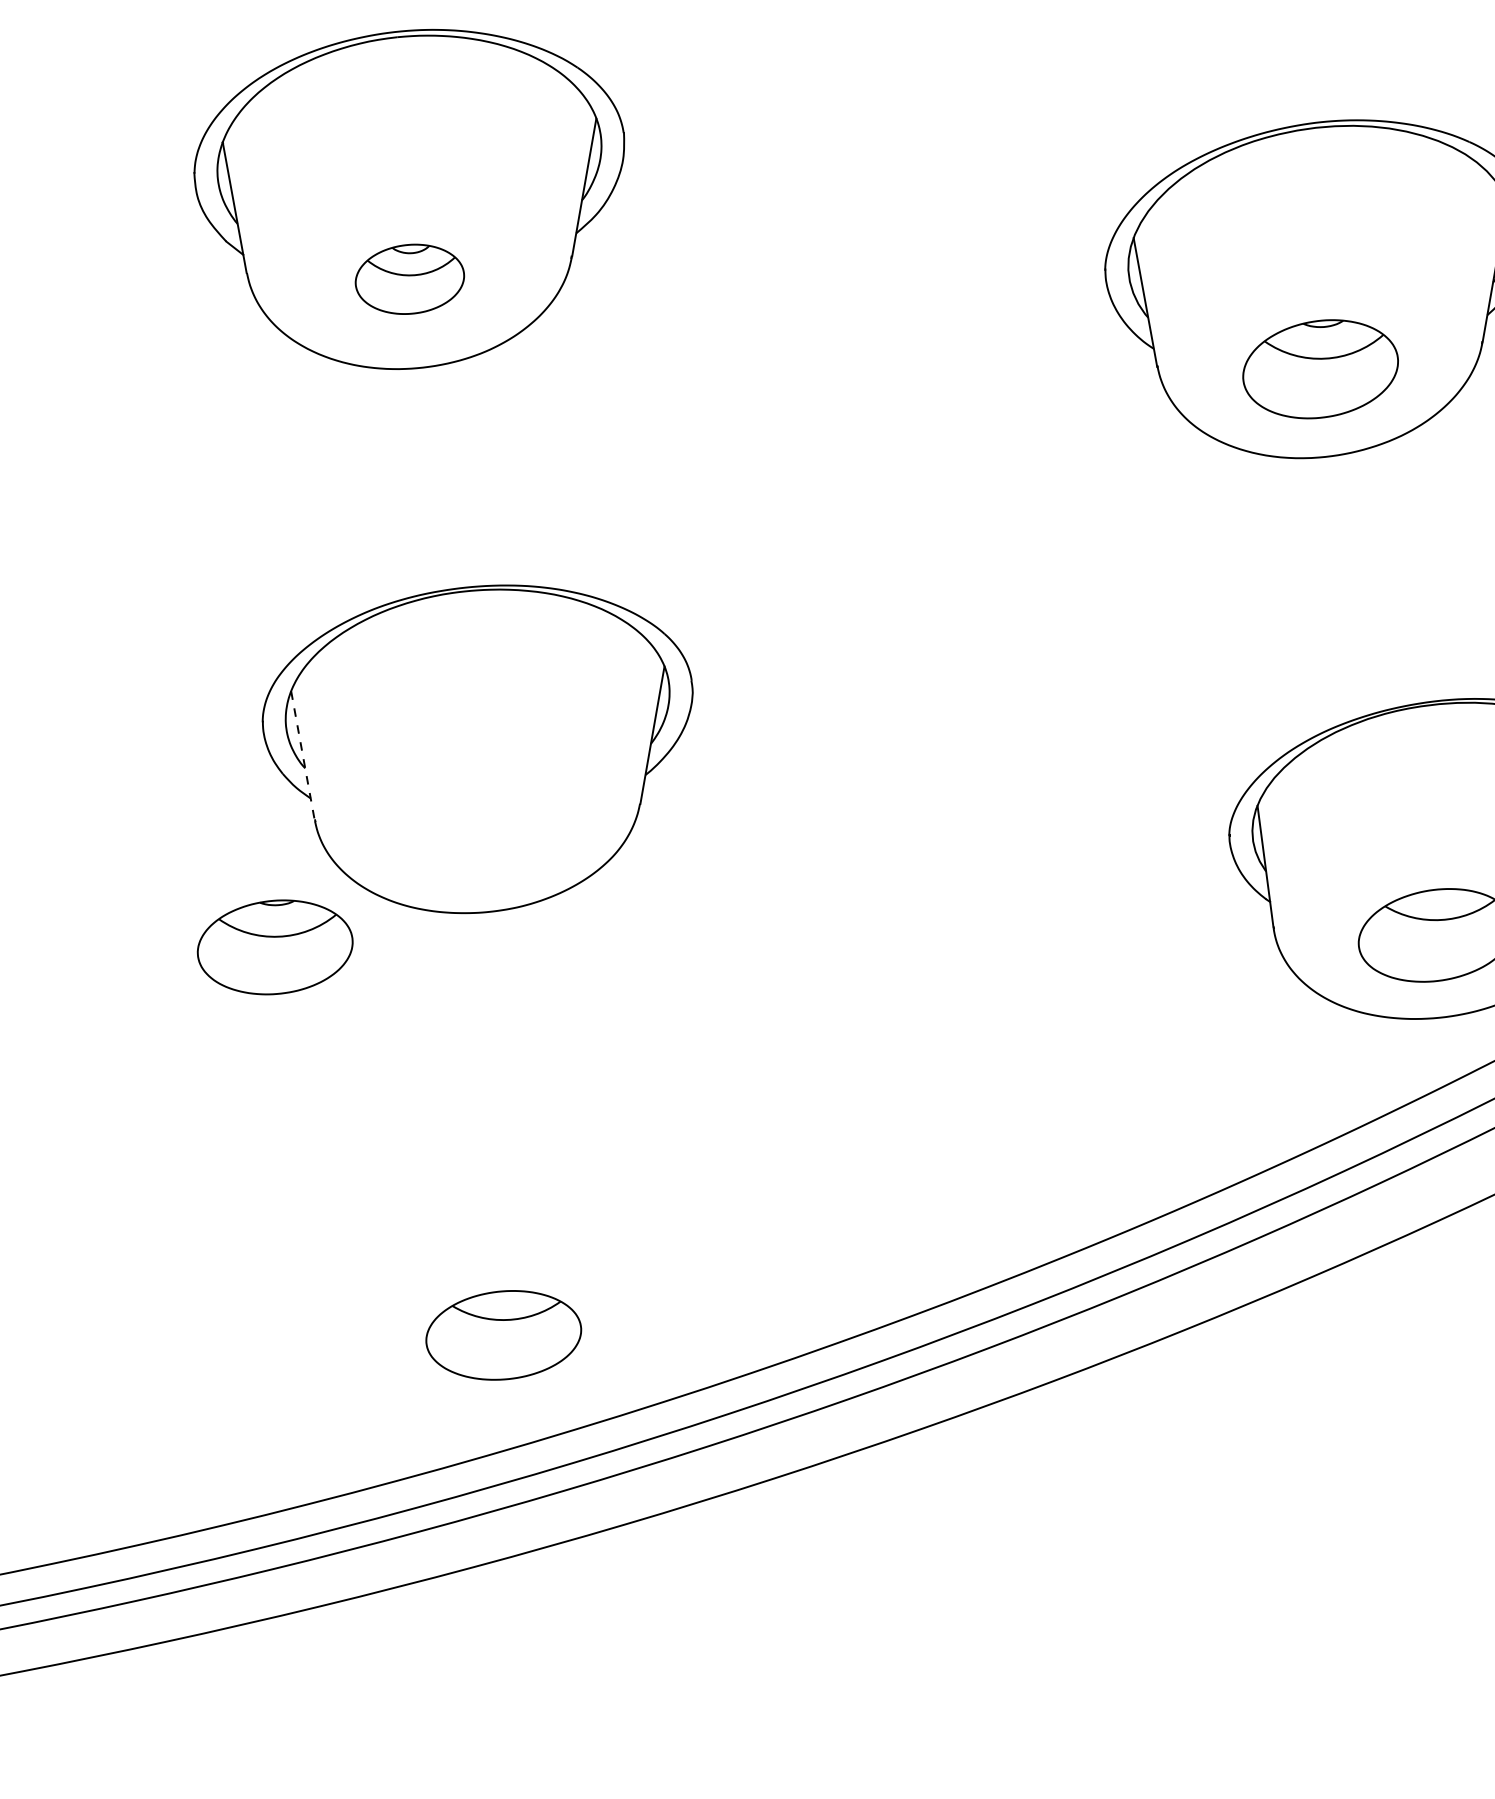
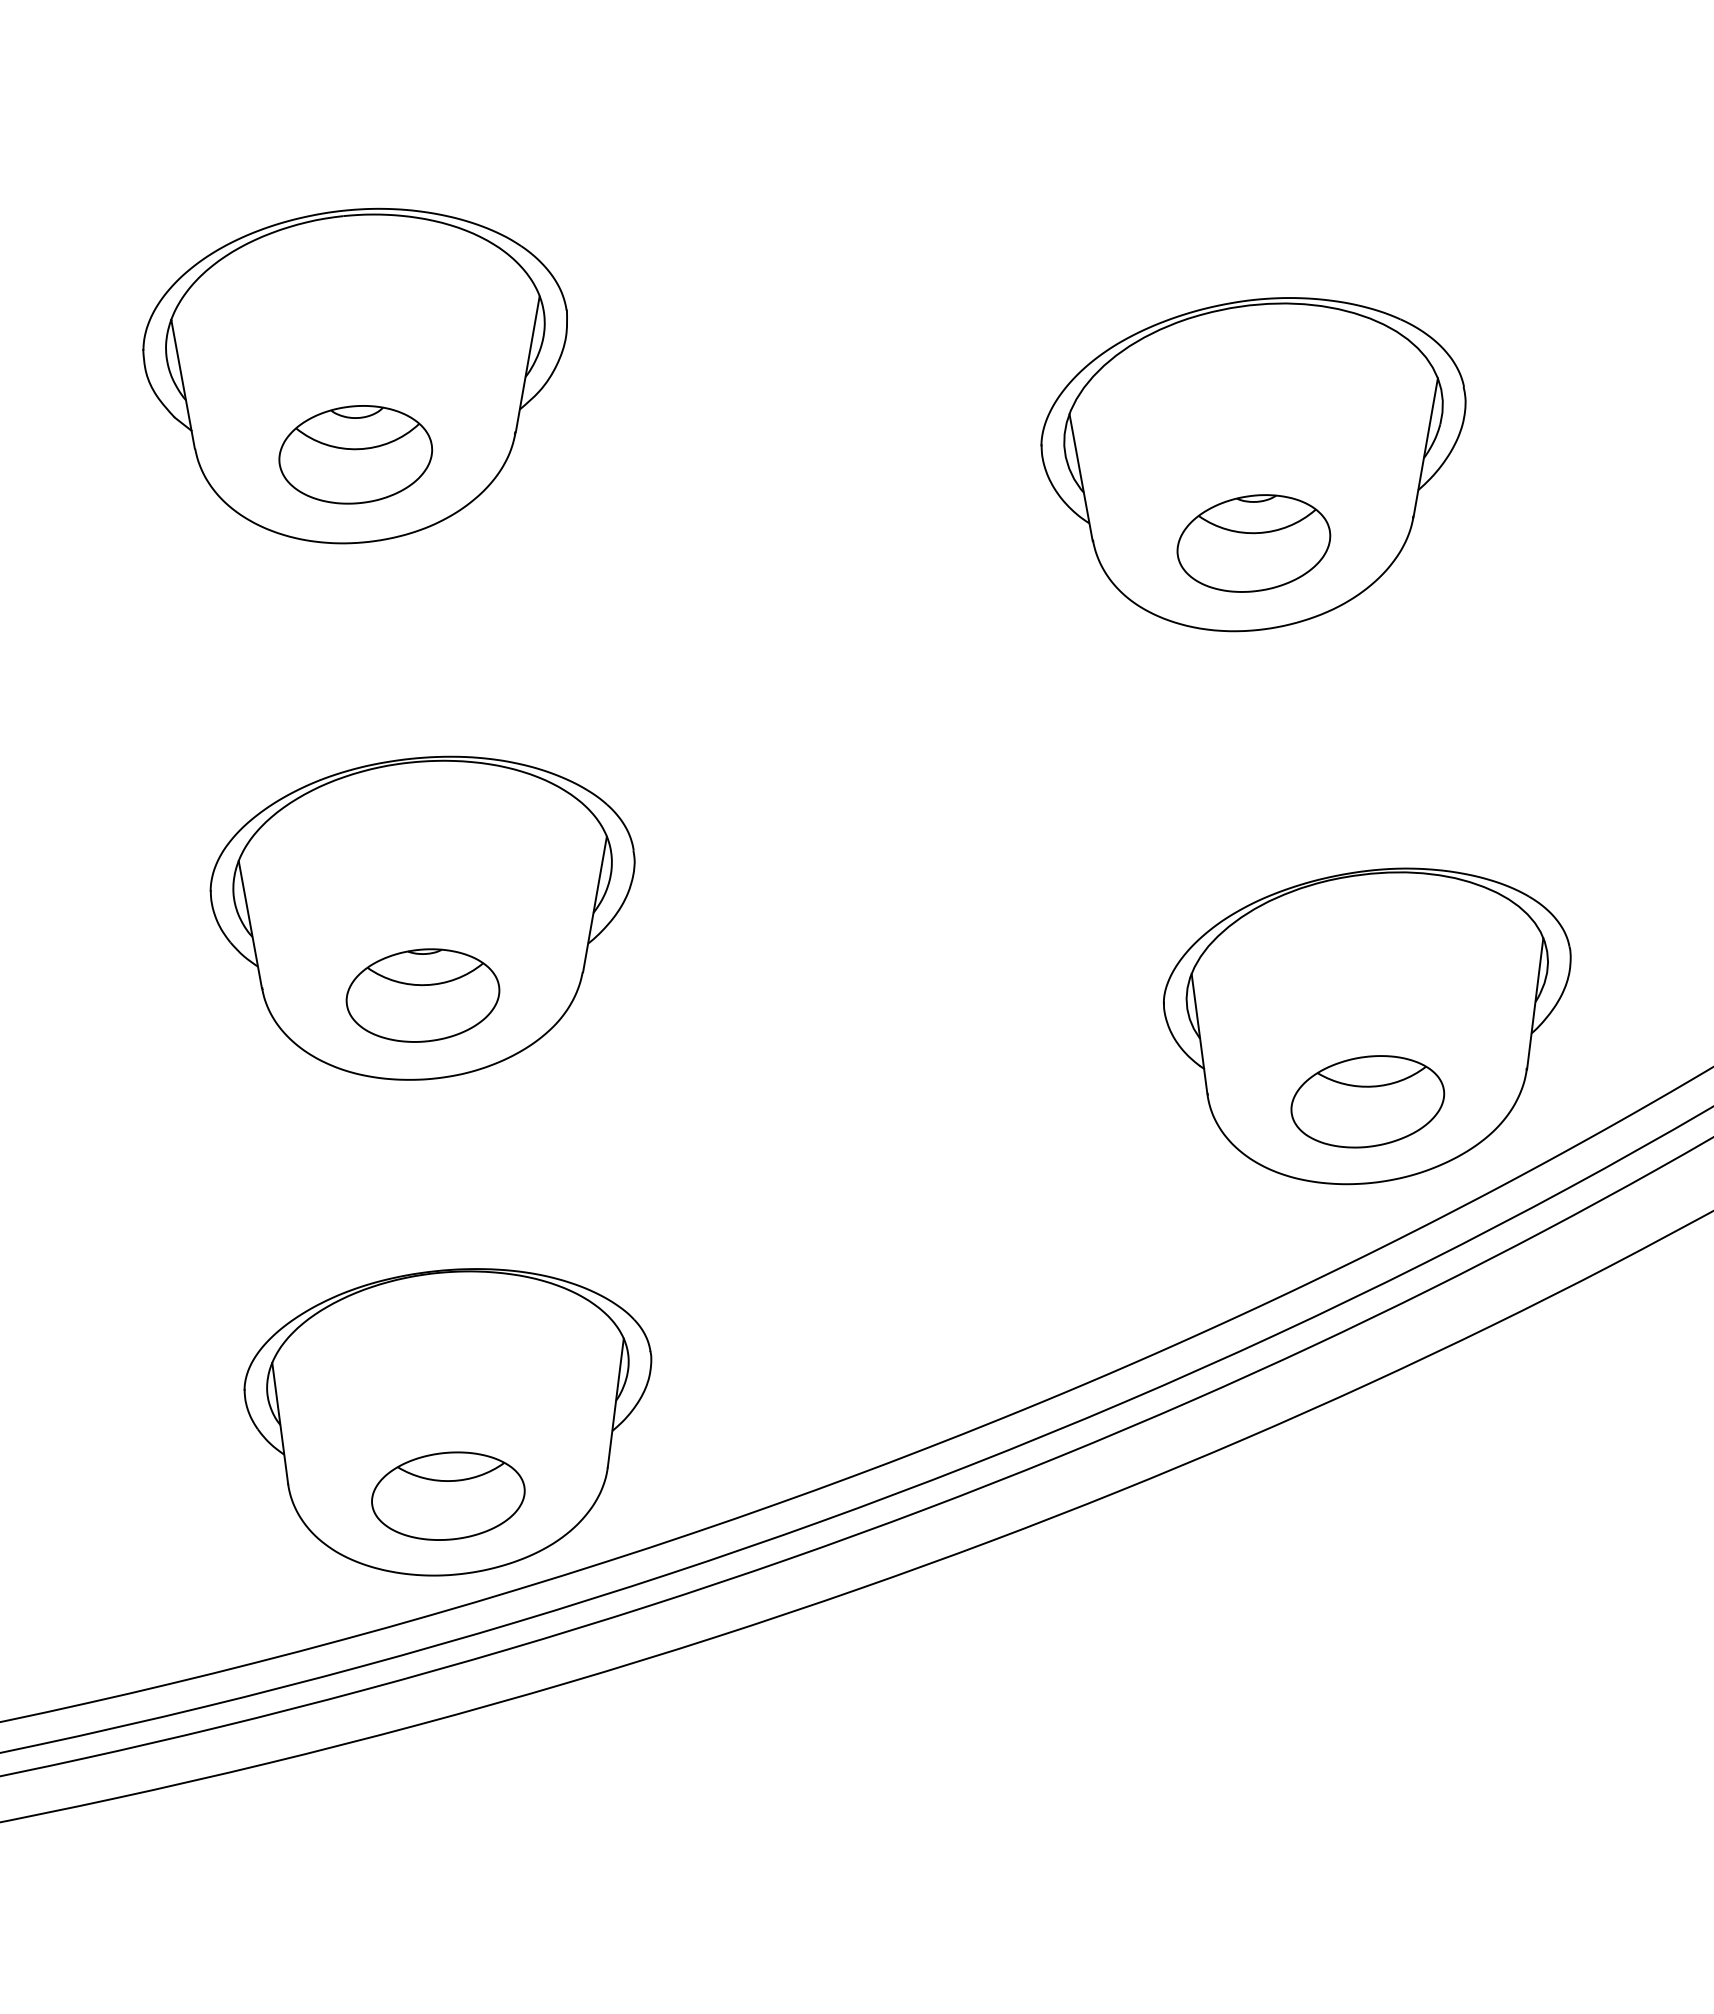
part: (409, 278) -> (355, 454), size x1.43
line: (303, 755) -> (250, 924), dashed -> solid
part: (274, 947) -> (422, 995), moved
part: (502, 1260) -> (447, 1422), added

